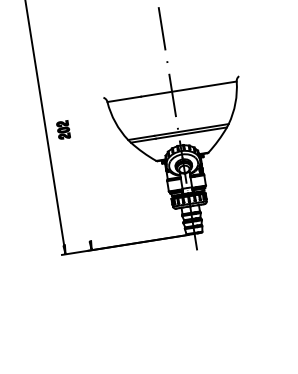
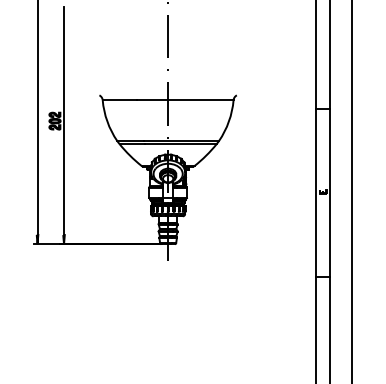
line: (73, 128) -> (64, 121), added

